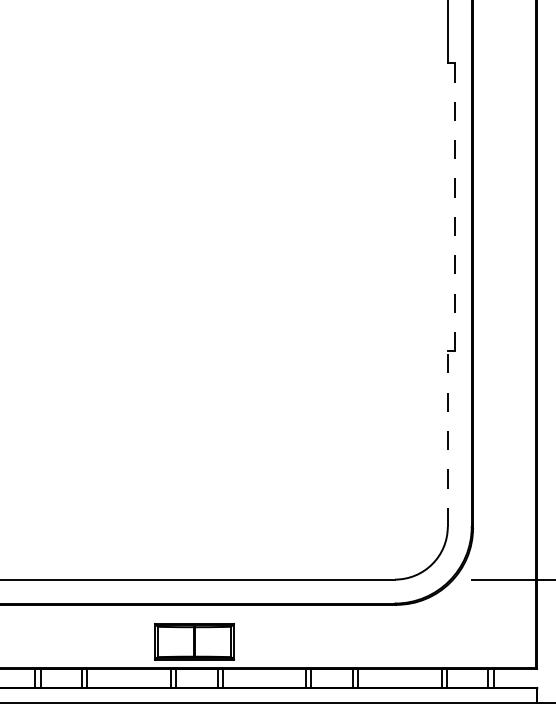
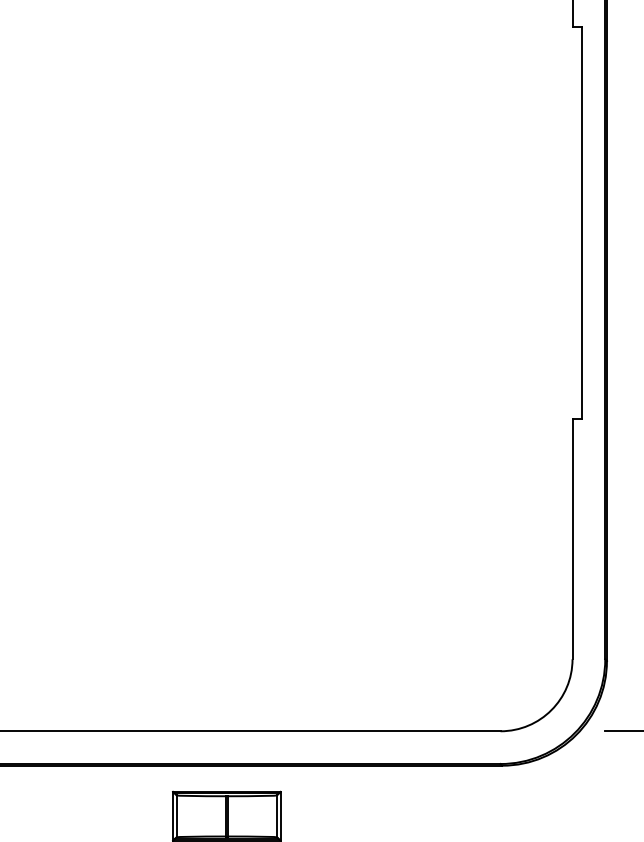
line: (454, 207) -> (581, 223), dashed -> solid
line: (447, 438) -> (572, 538), dashed -> solid

